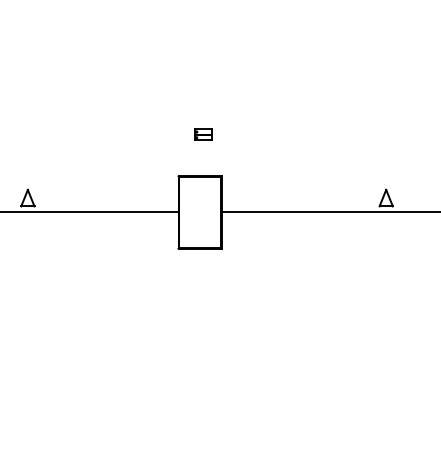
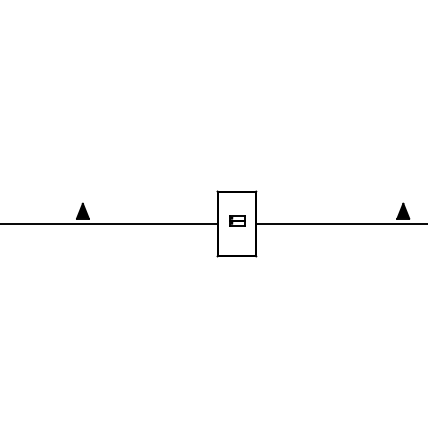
part: (203, 134) -> (237, 220), moved
fill: (27, 197) -> (82, 210), added
fill: (386, 197) -> (403, 210), added

